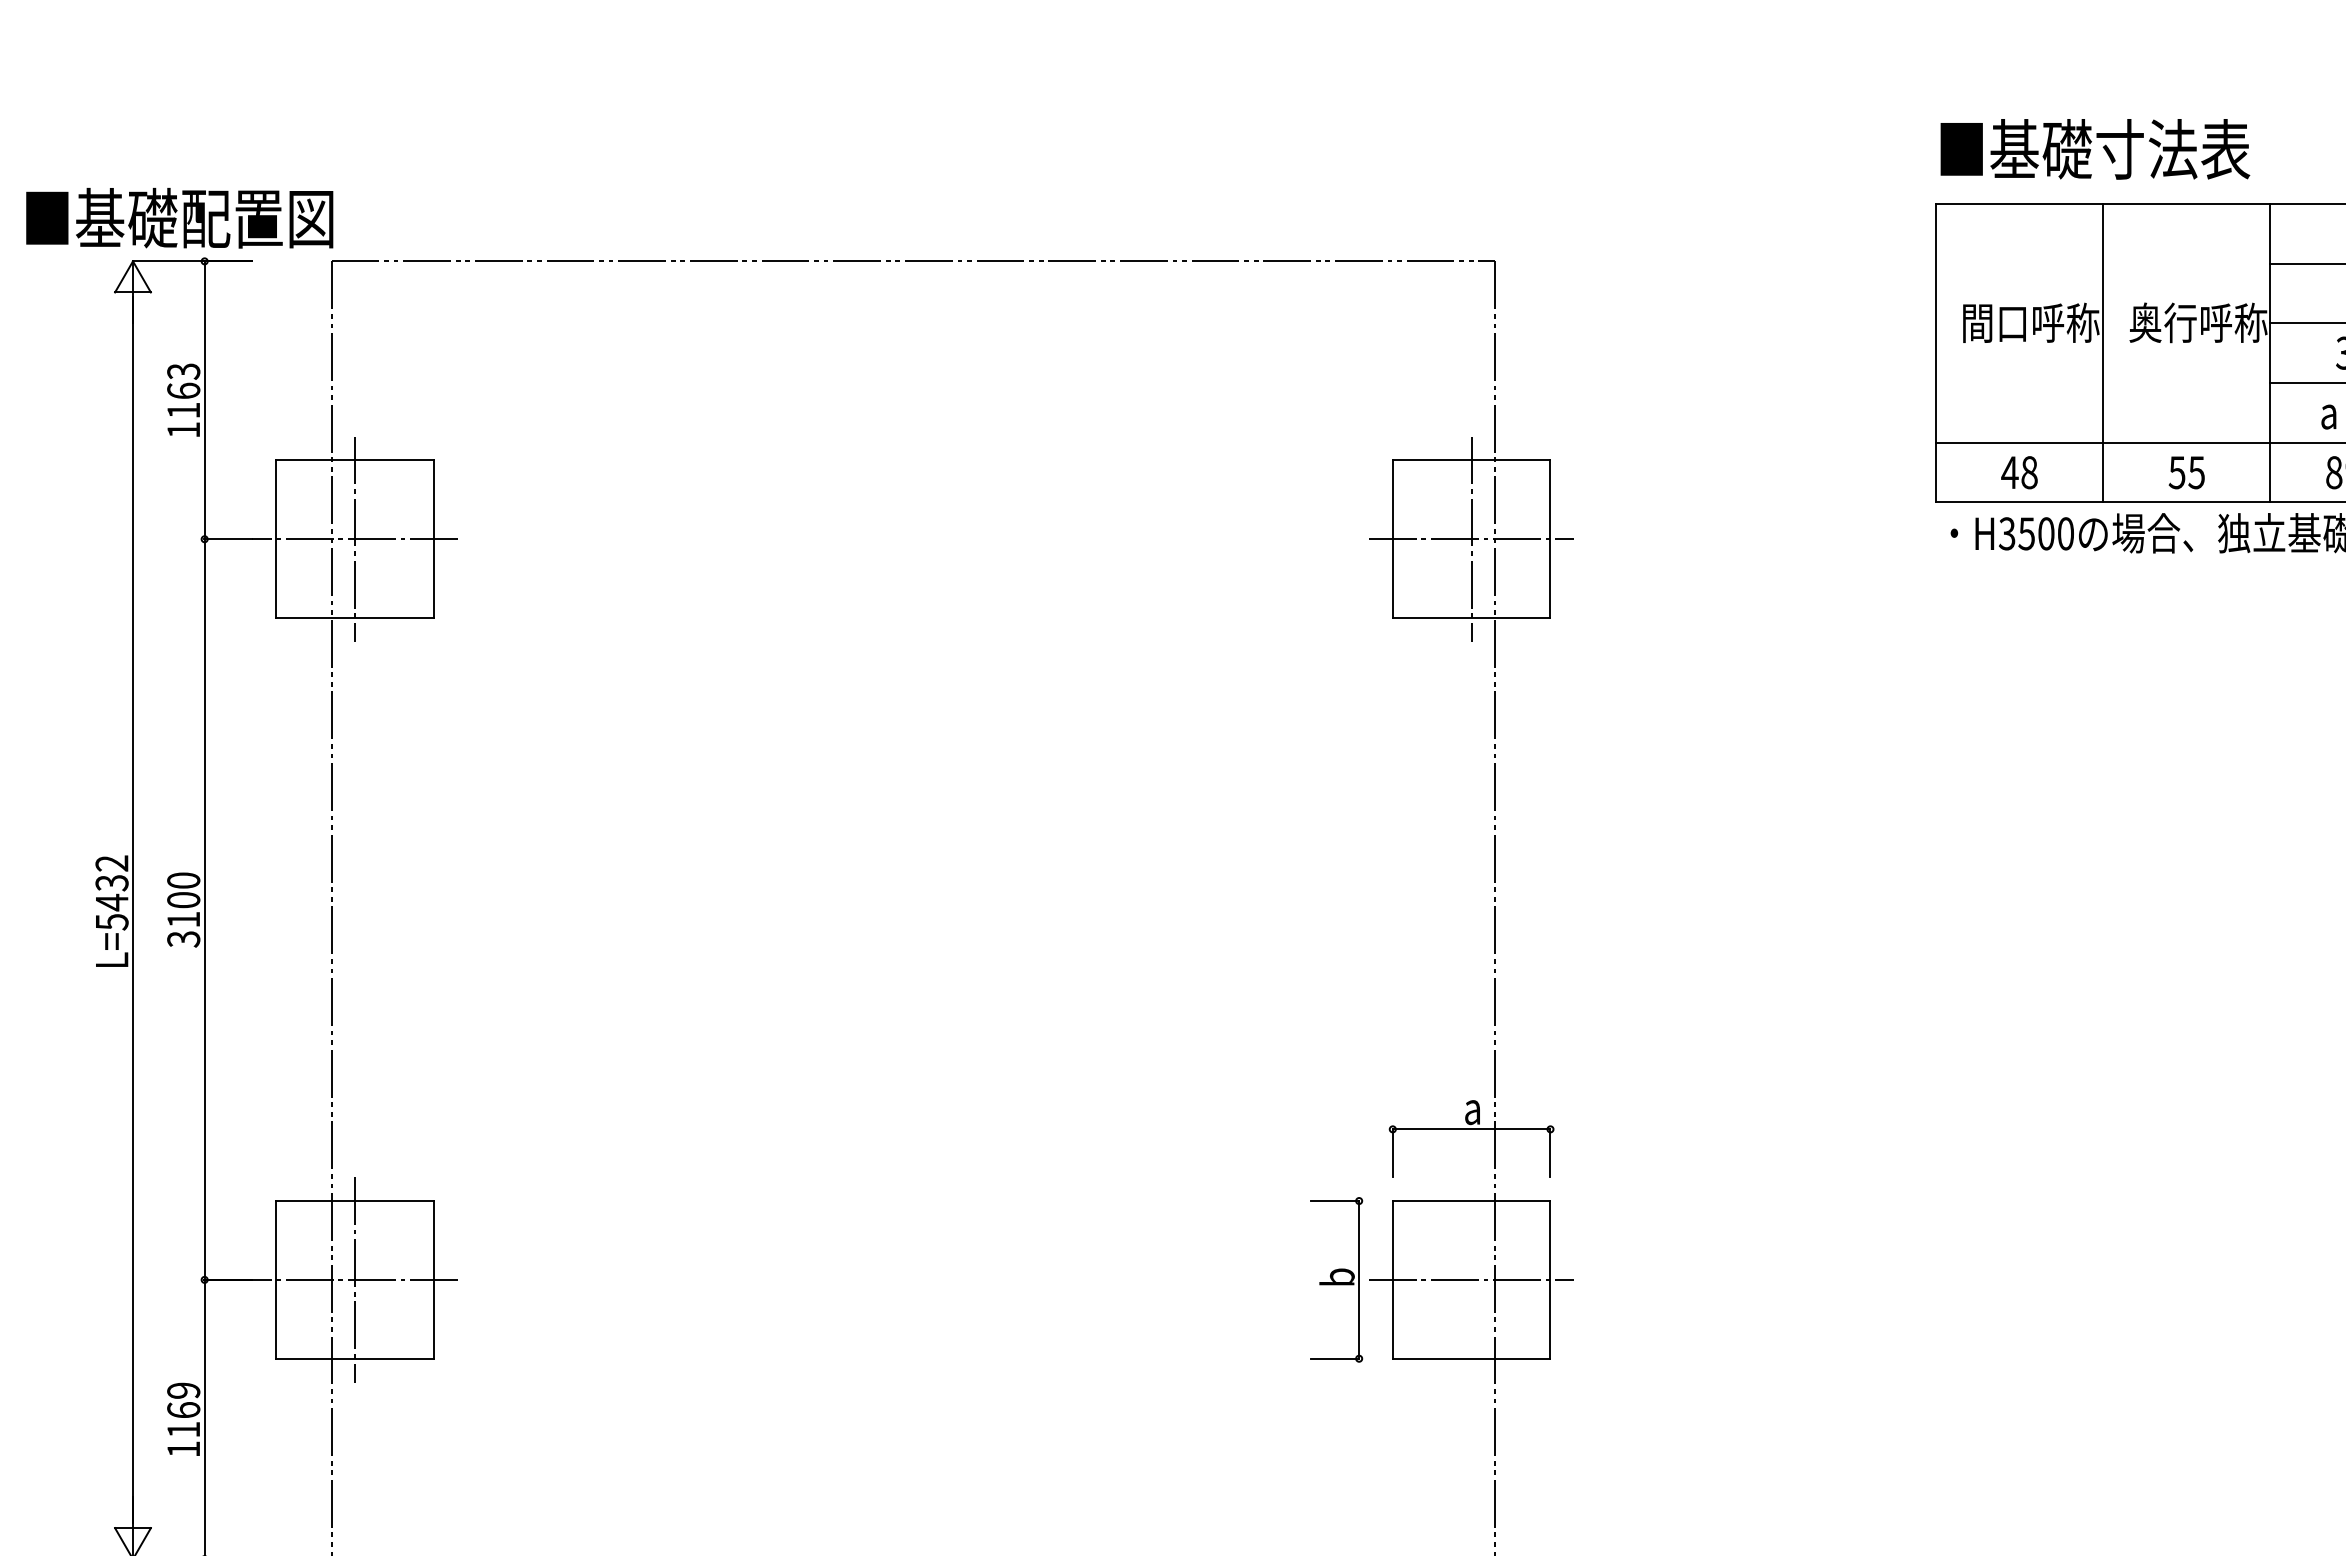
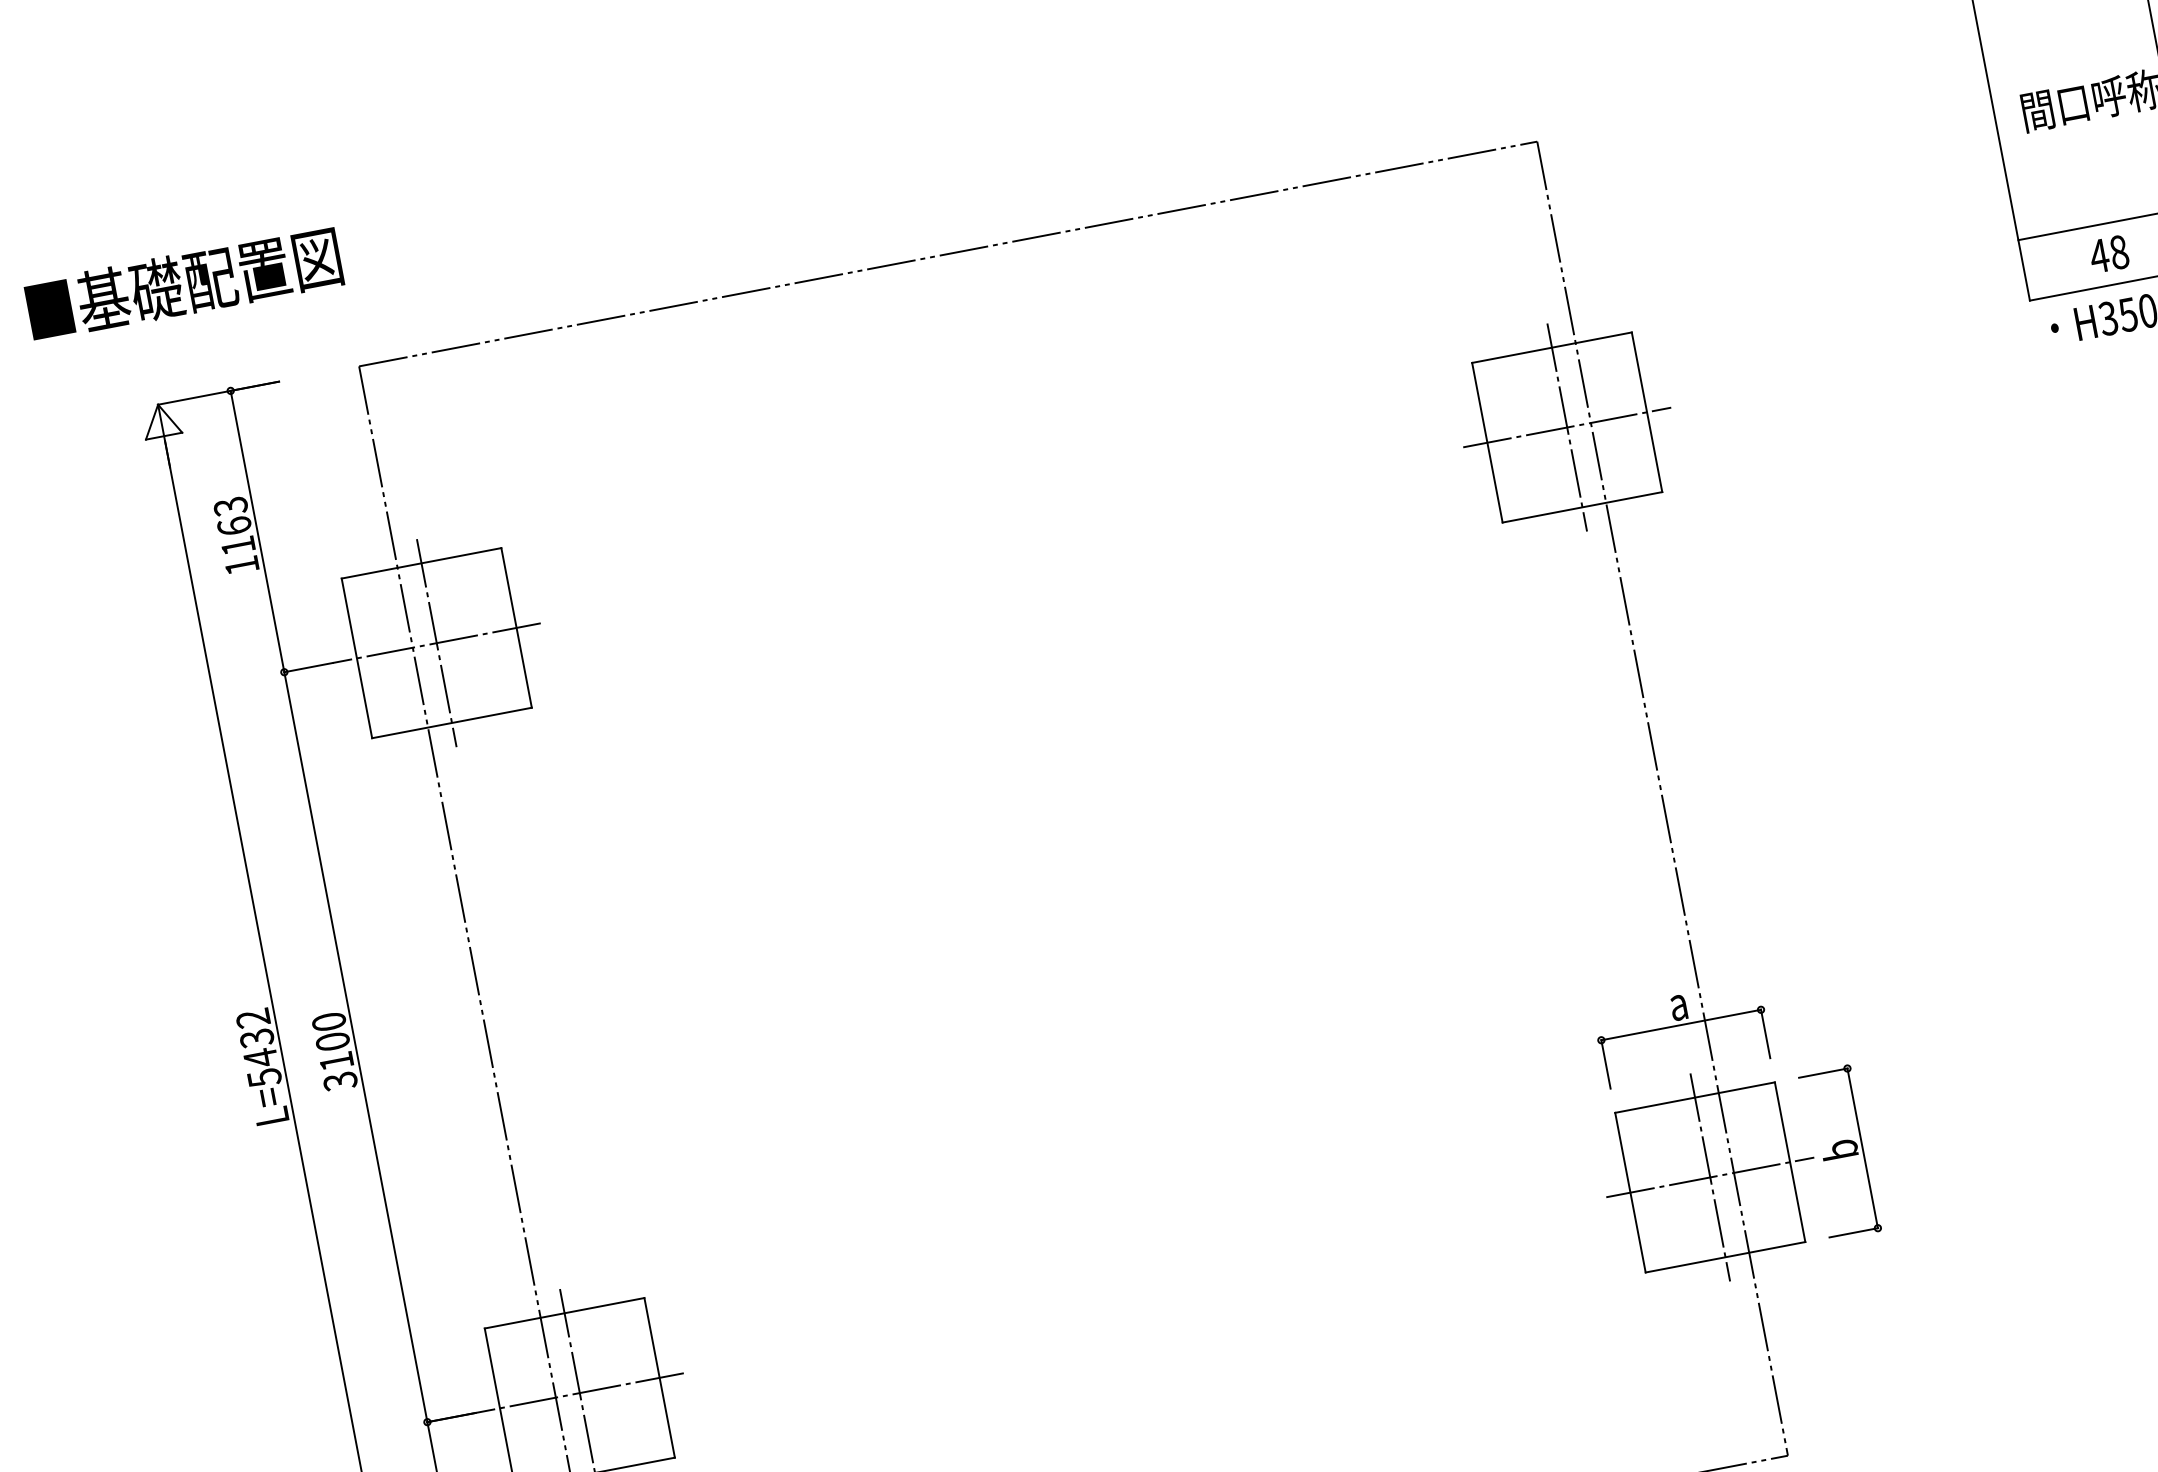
text: (179, 218) -> (183, 284), moved
part: (1336, 1279) -> (1839, 1152), moved
line: (1471, 1279) -> (1710, 1177), added

